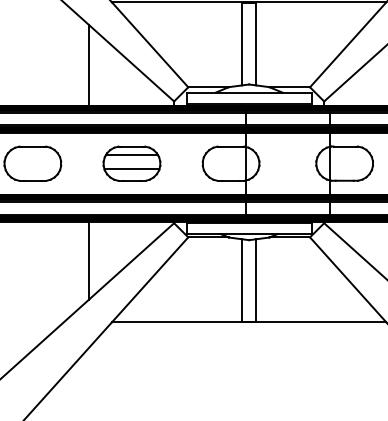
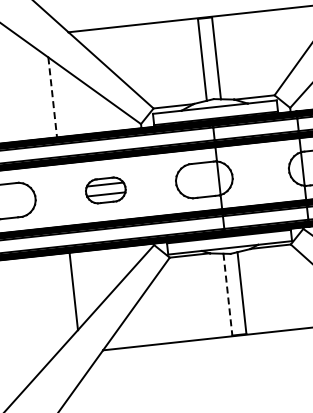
line: (89, 65) -> (53, 97), solid -> dashed
part: (131, 163) -> (105, 190), size x0.7
line: (242, 280) -> (228, 294), solid -> dashed

